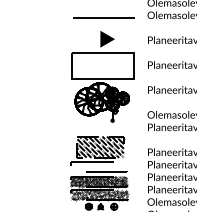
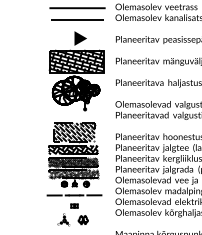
line: (103, 4) -> (77, 8), added
hatch: (102, 65) -> (76, 61), added
hatch: (99, 166) -> (73, 149), added

